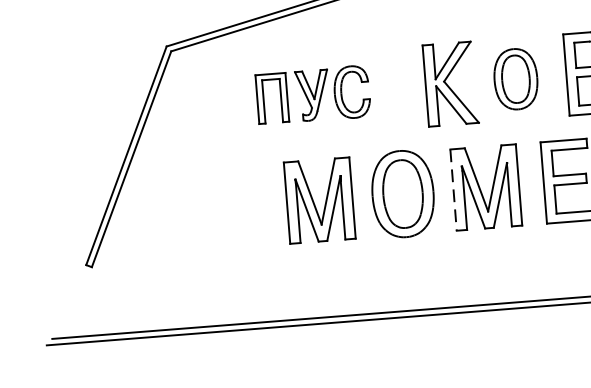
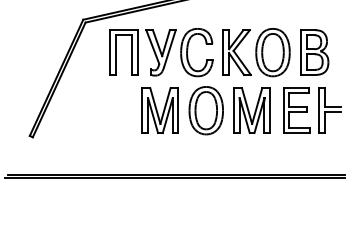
part: (514, 78) -> (272, 52), size x1.43
part: (313, 94) -> (161, 52), size x1.67
line: (454, 191) -> (234, 111), dashed -> solid

